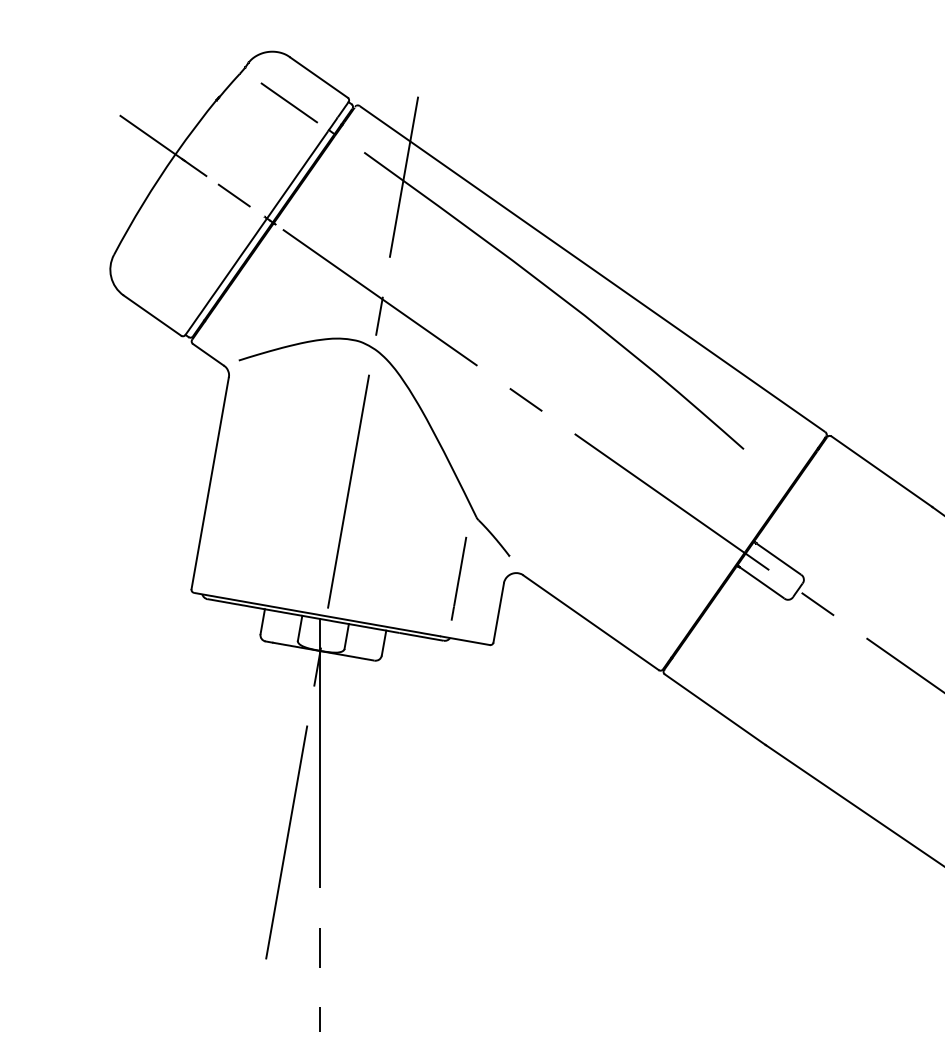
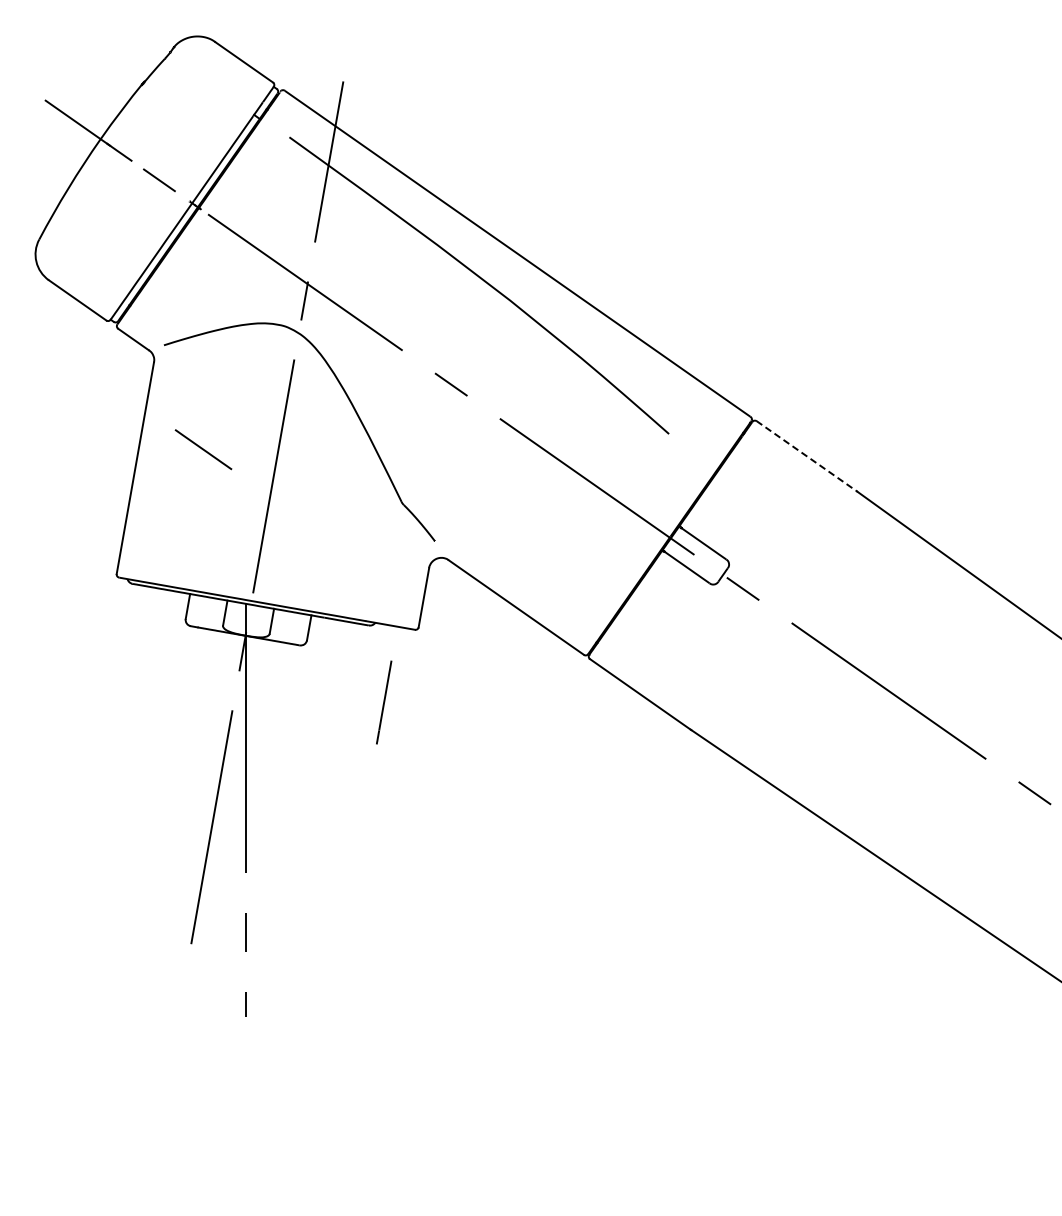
line: (289, 102) -> (203, 449), moved
line: (882, 471) -> (807, 456), solid -> dashed
line: (459, 578) -> (384, 702), moved

